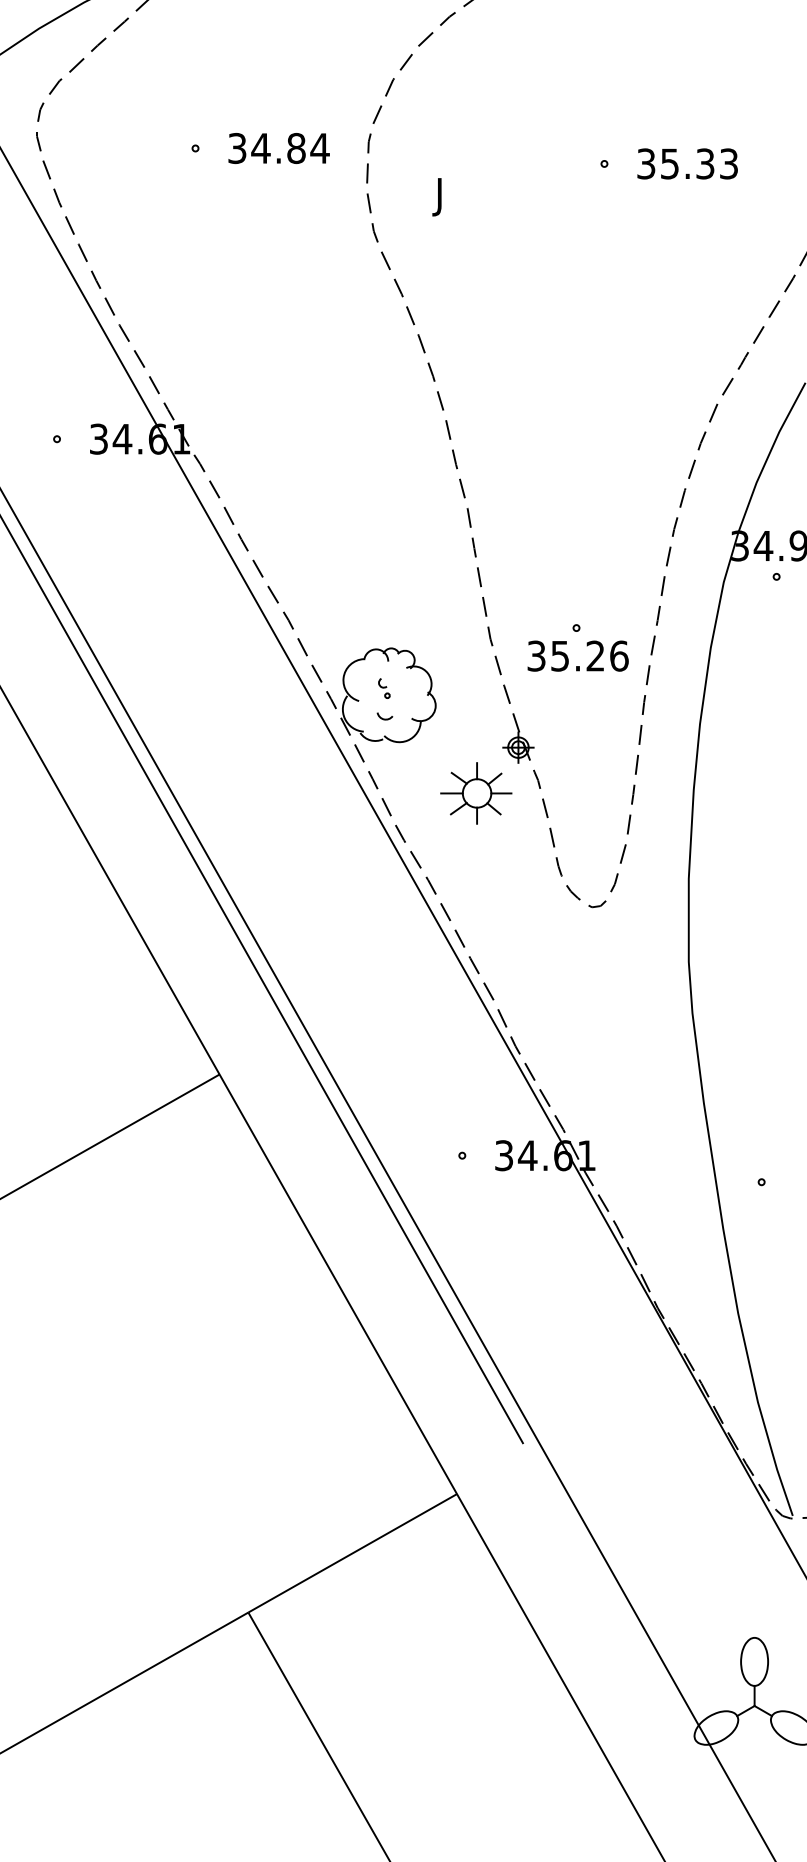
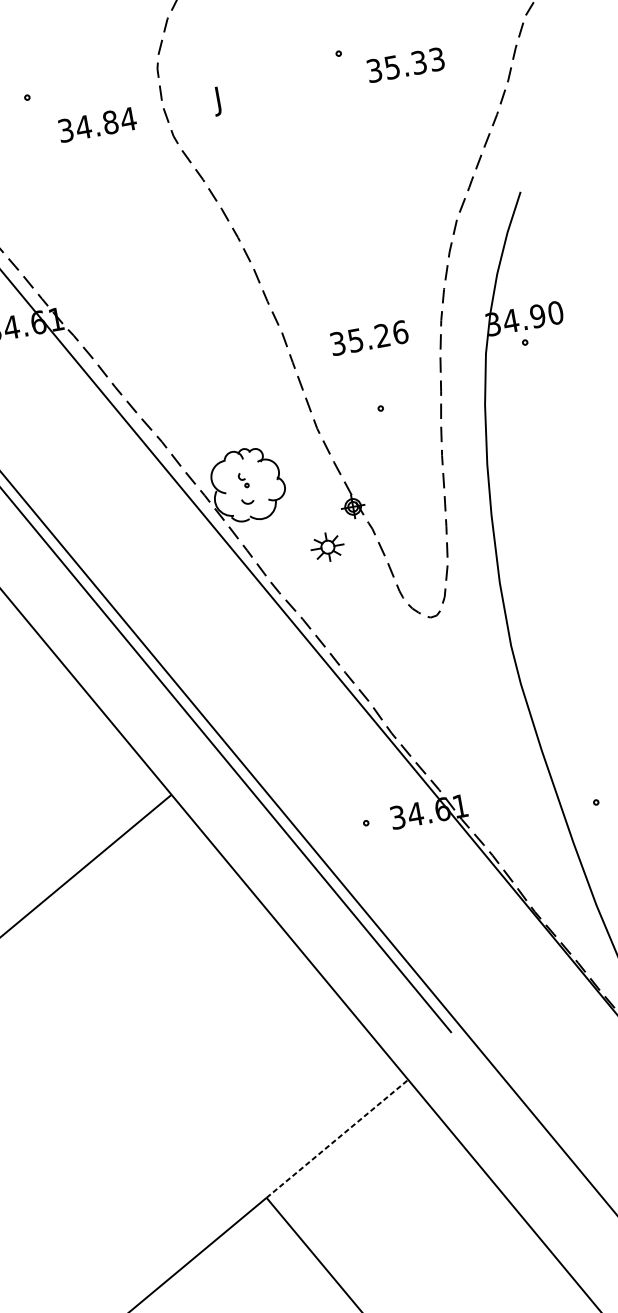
text: (278, 148) -> (97, 124), moved
text: (687, 163) -> (405, 64), moved
text: (577, 655) -> (368, 337), moved
part: (476, 793) -> (327, 547), size x0.6
line: (352, 1553) -> (337, 1138), solid -> dashed

